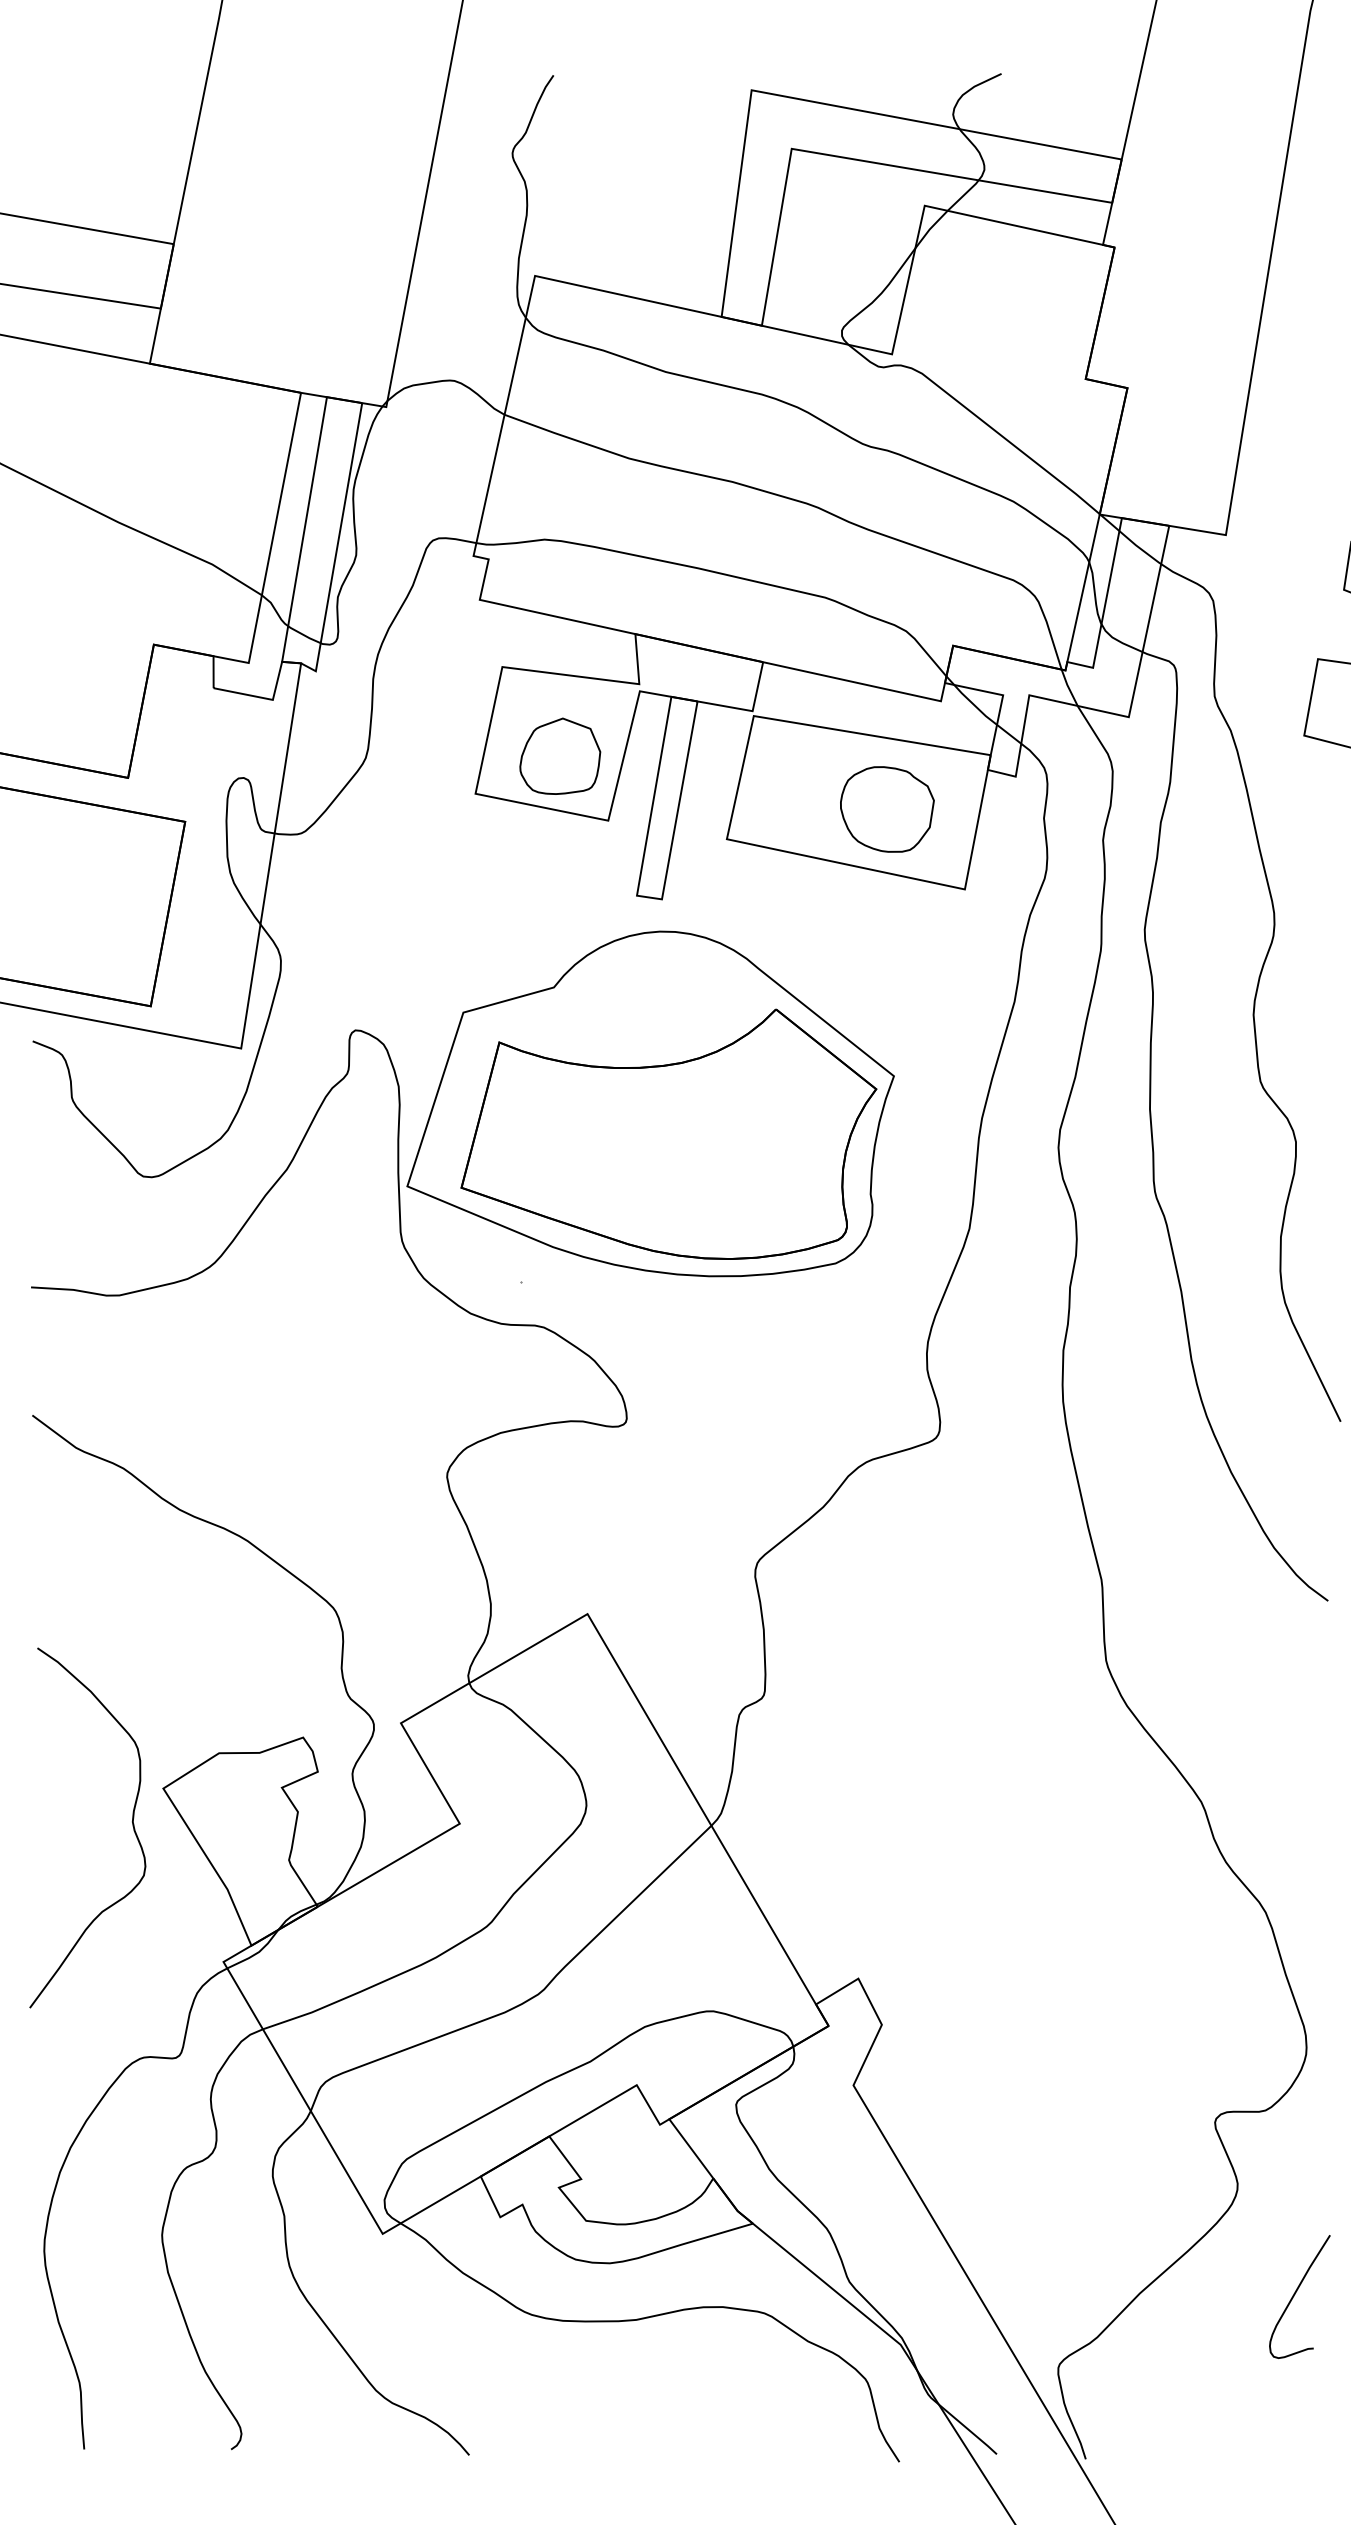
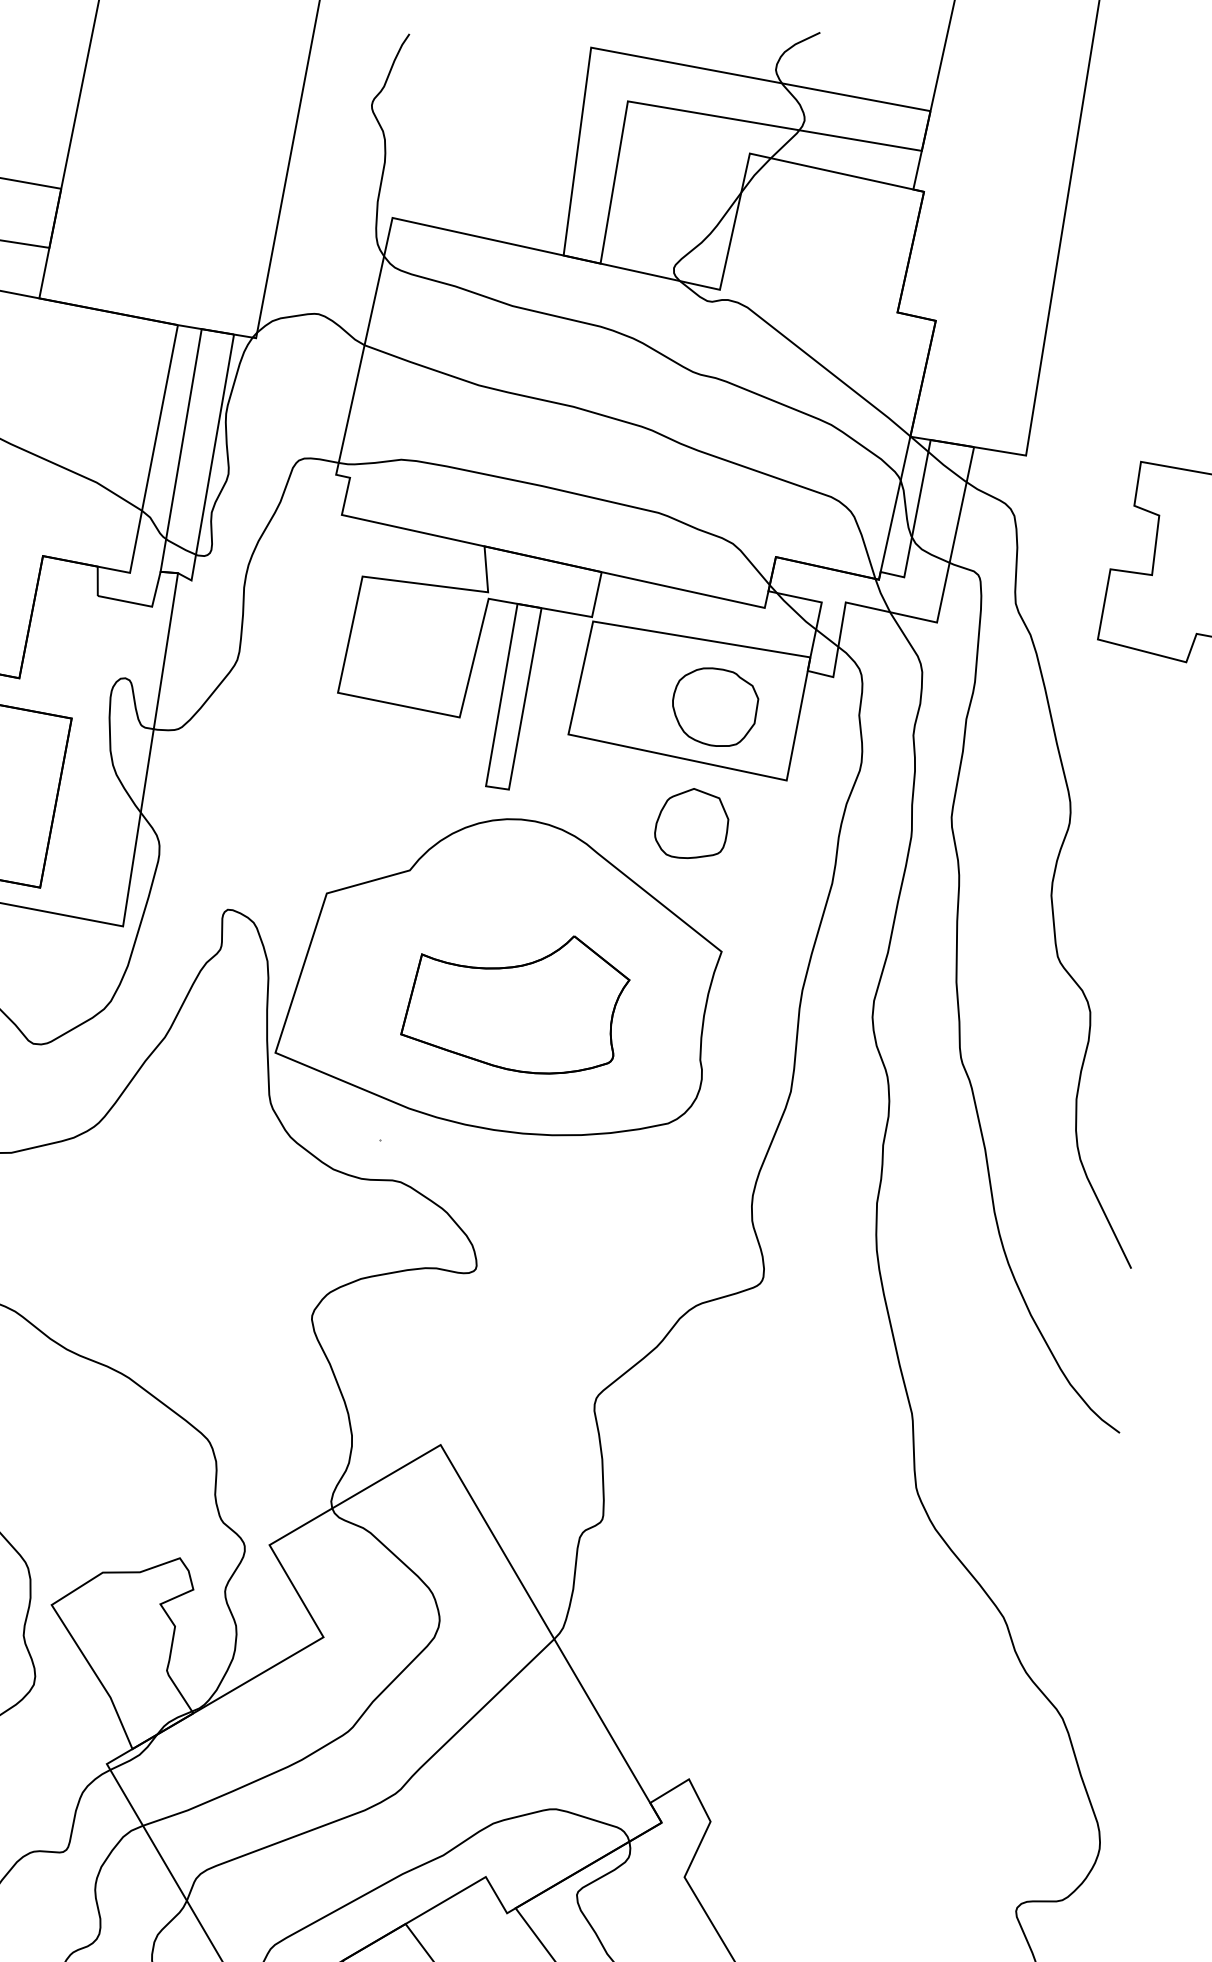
part: (560, 755) -> (691, 822), moved
part: (668, 1133) -> (514, 1004), size x0.6

